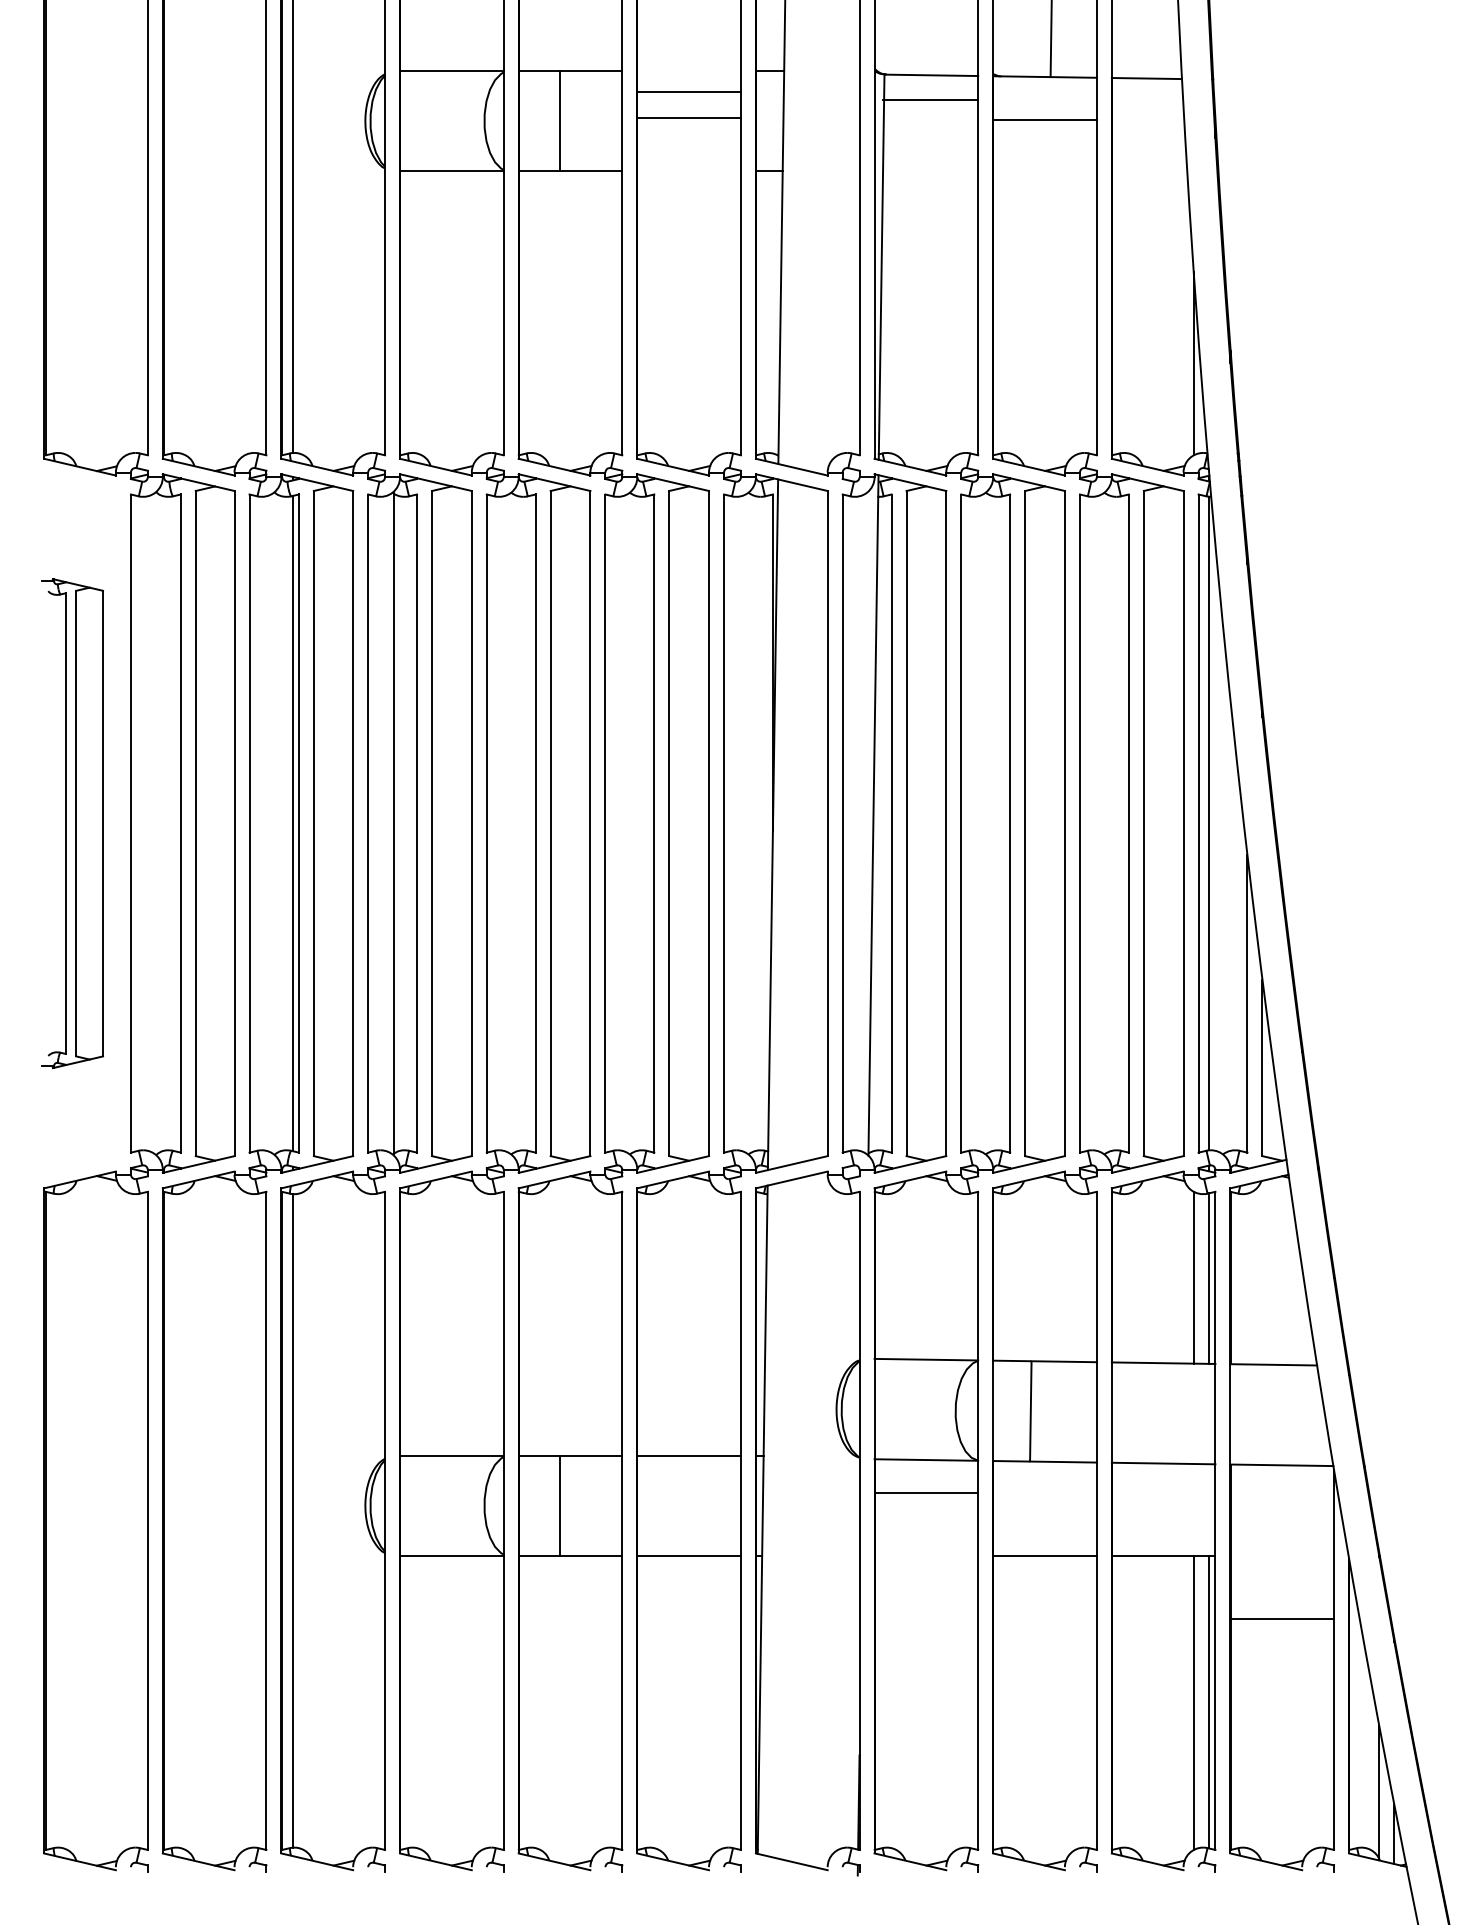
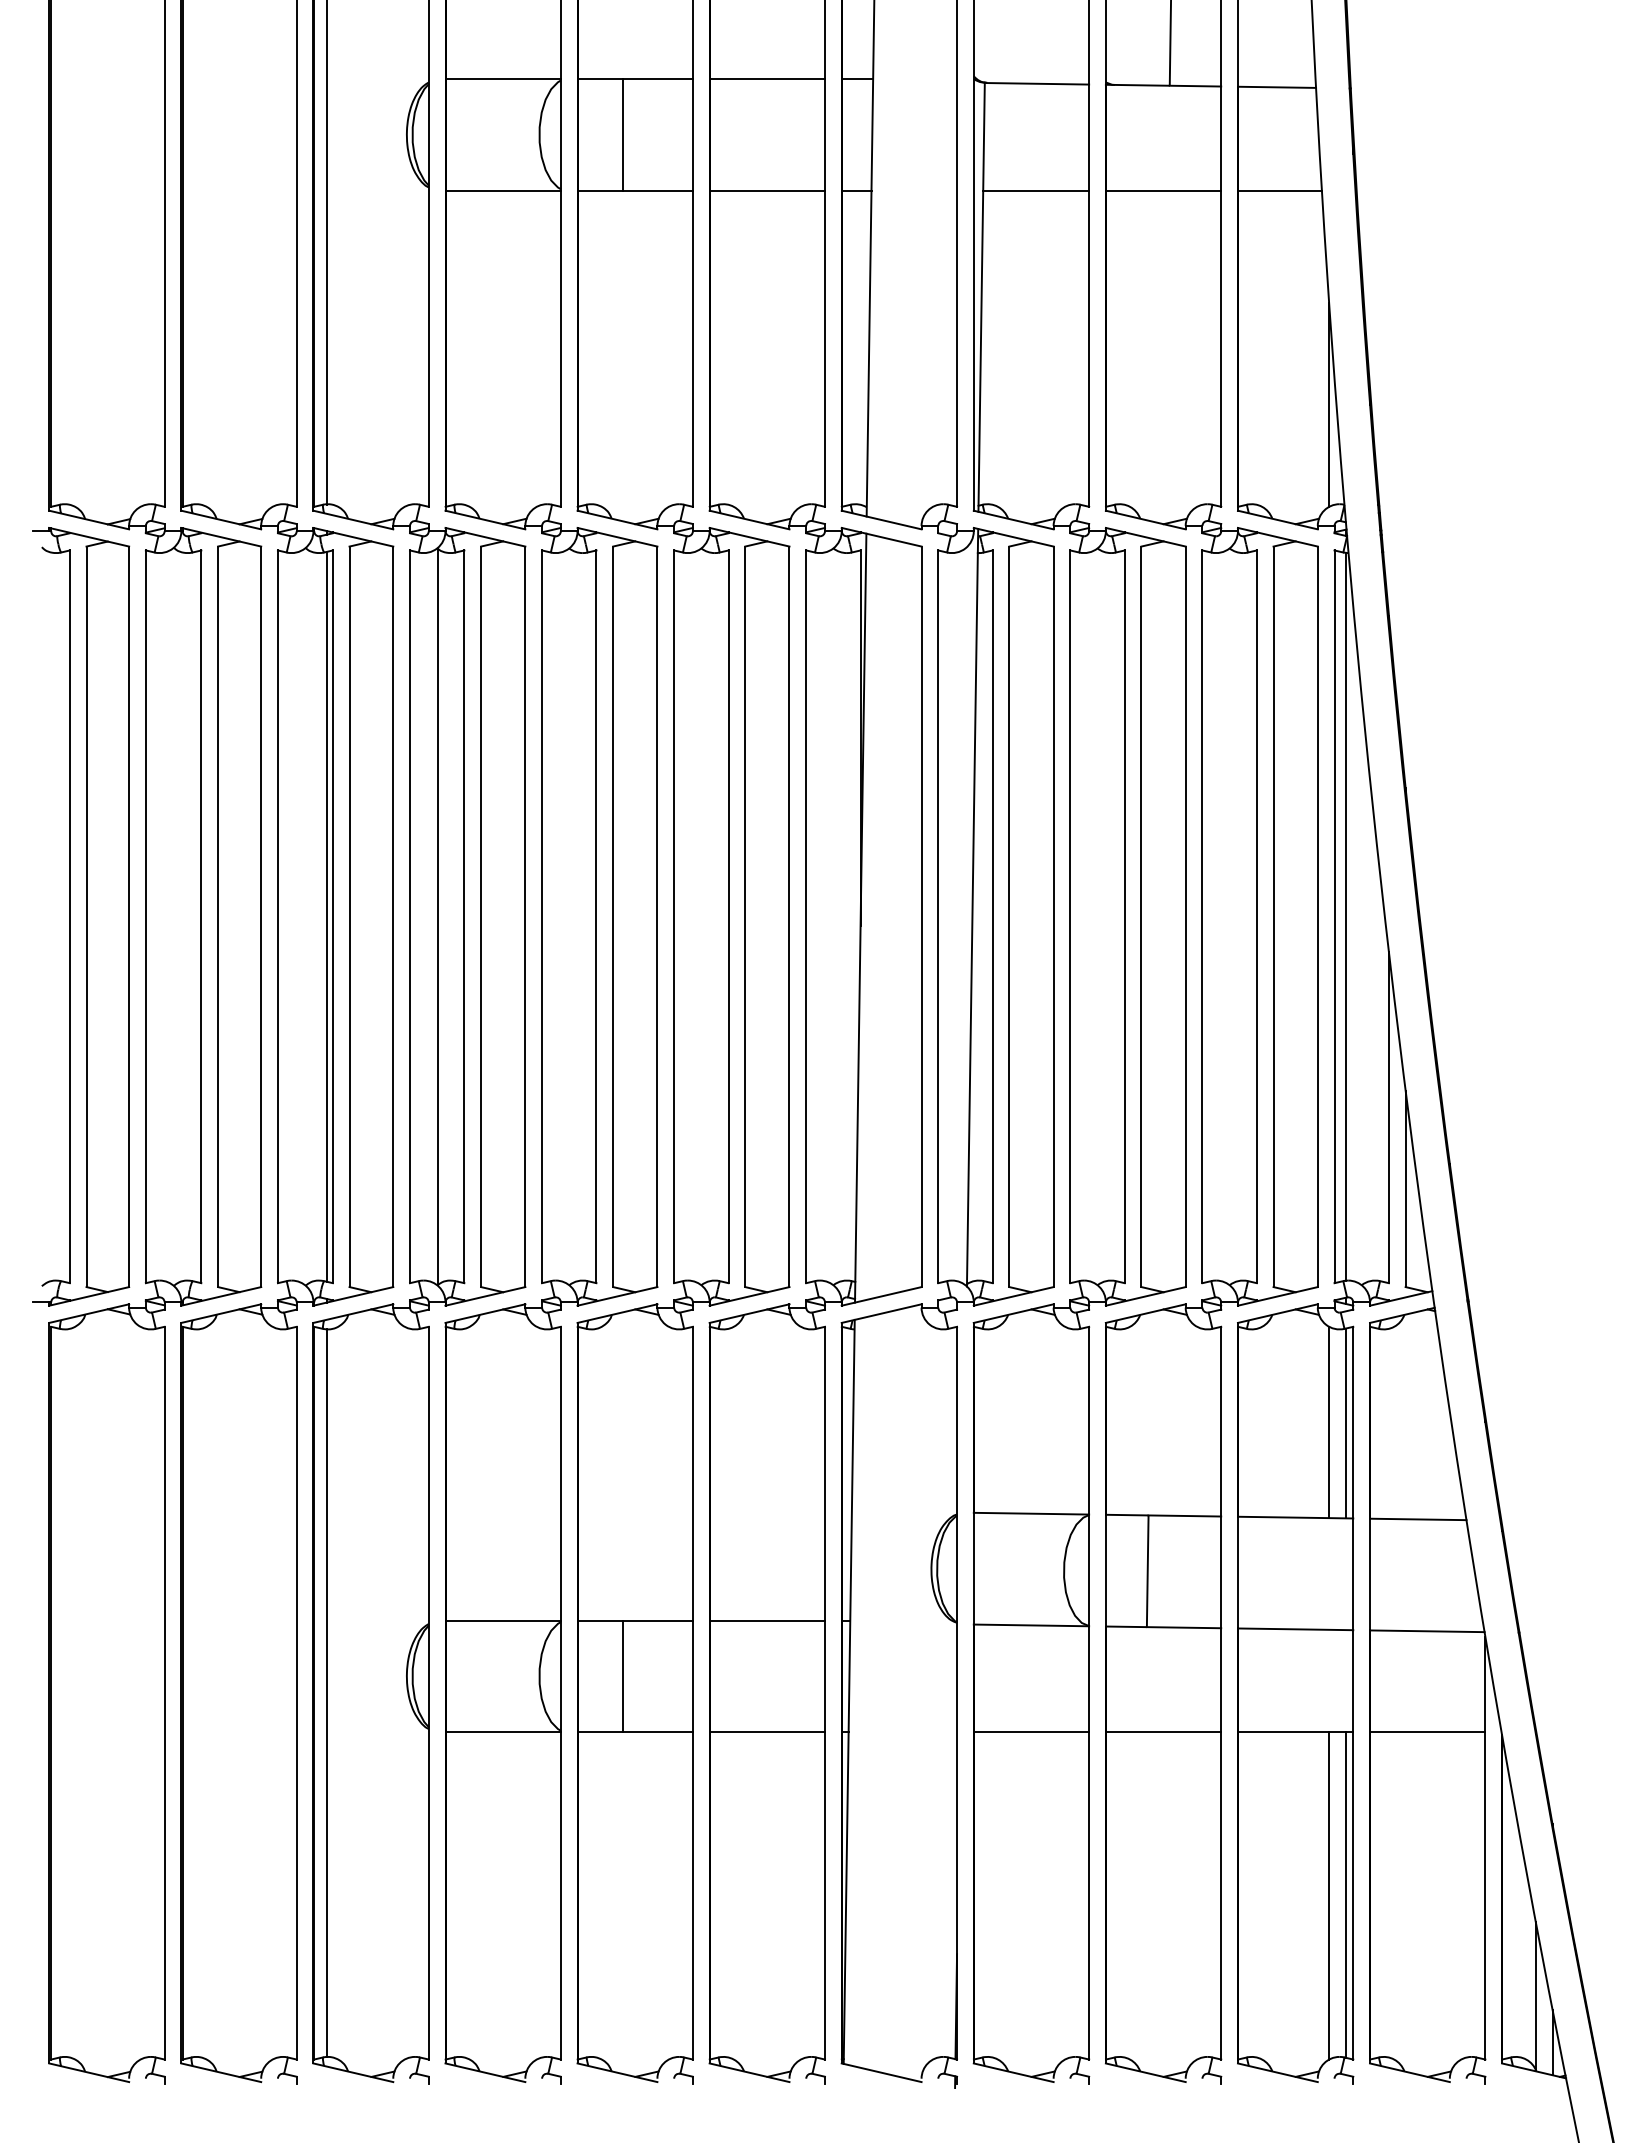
line: (688, 92) -> (766, 190), moved
line: (930, 99) -> (1036, 190), moved
line: (688, 118) -> (766, 79), moved
line: (1044, 119) -> (1163, 190), moved
line: (1149, 171) -> (1279, 190), added
part: (73, 823) -> (81, 916), size x1.43
line: (926, 1493) -> (1031, 1732), moved
line: (1282, 1619) -> (1427, 1732), moved

